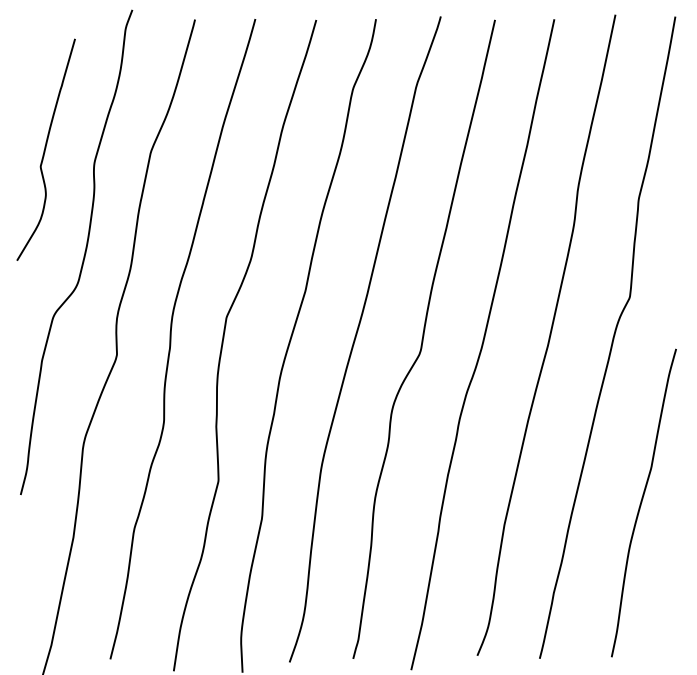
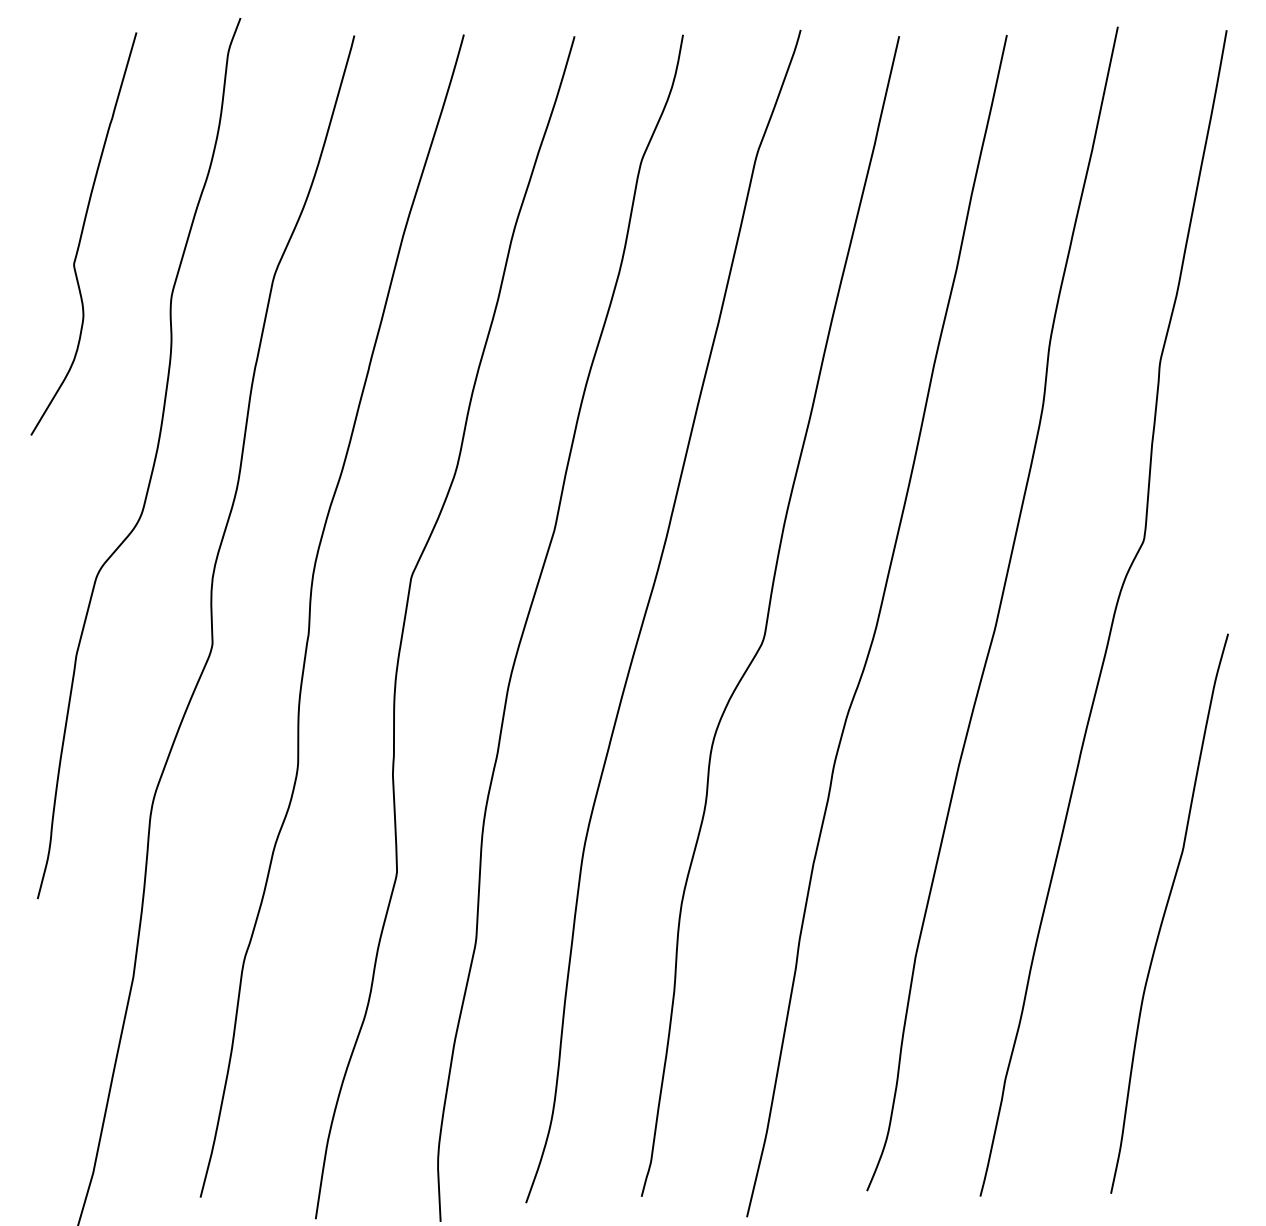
curve: (45, 149) -> (82, 233), moved

